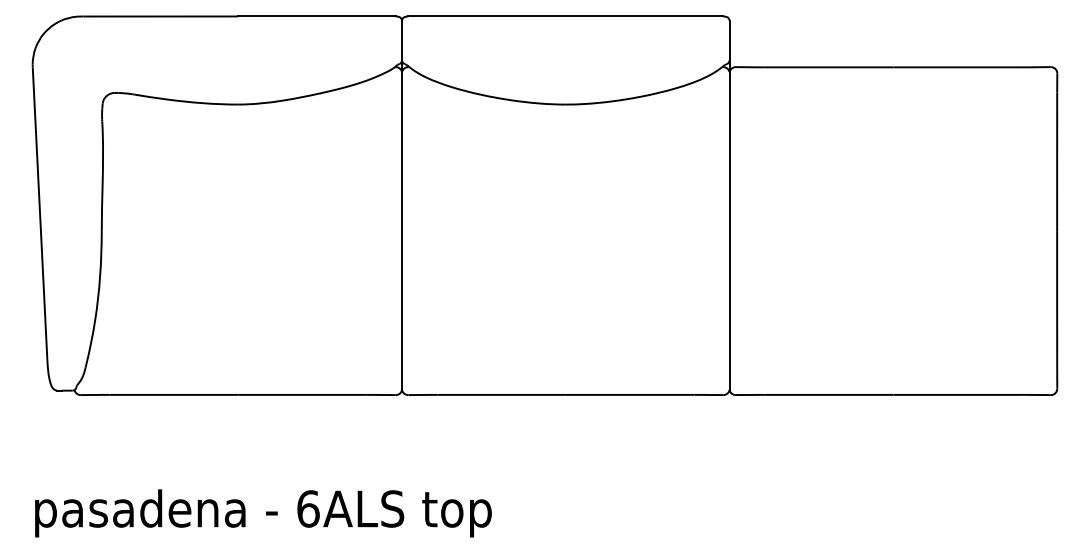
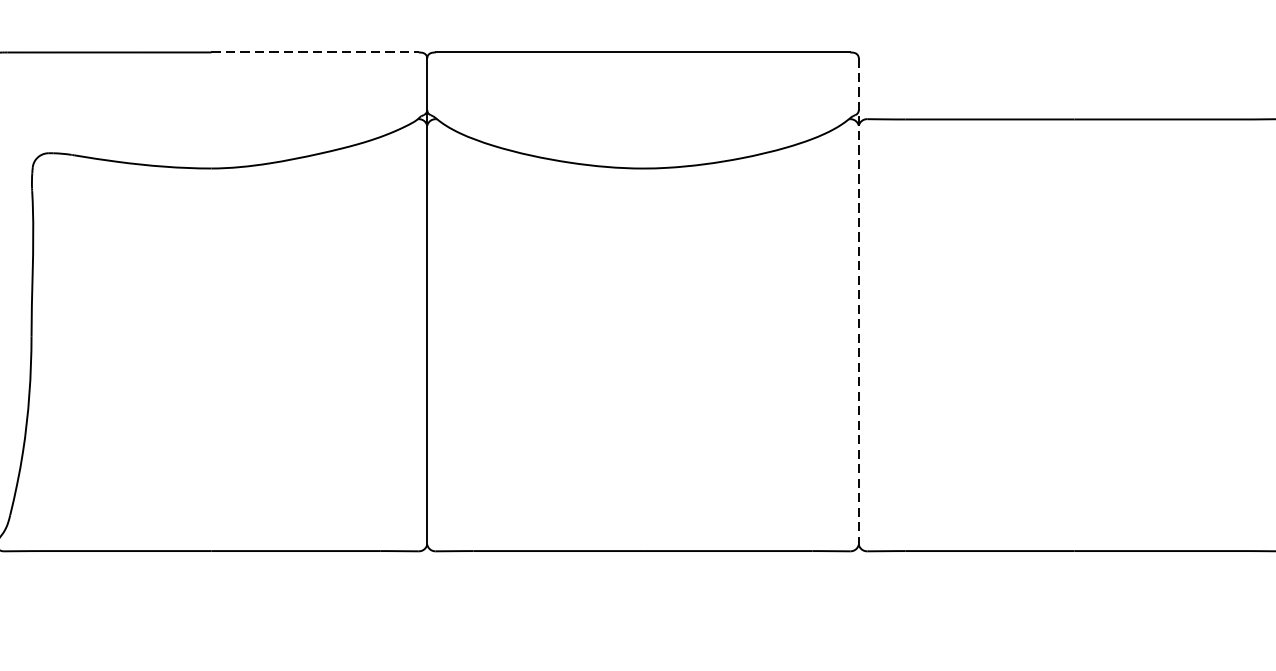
line: (316, 16) -> (314, 52), solid -> dashed
line: (729, 205) -> (858, 301), solid -> dashed

